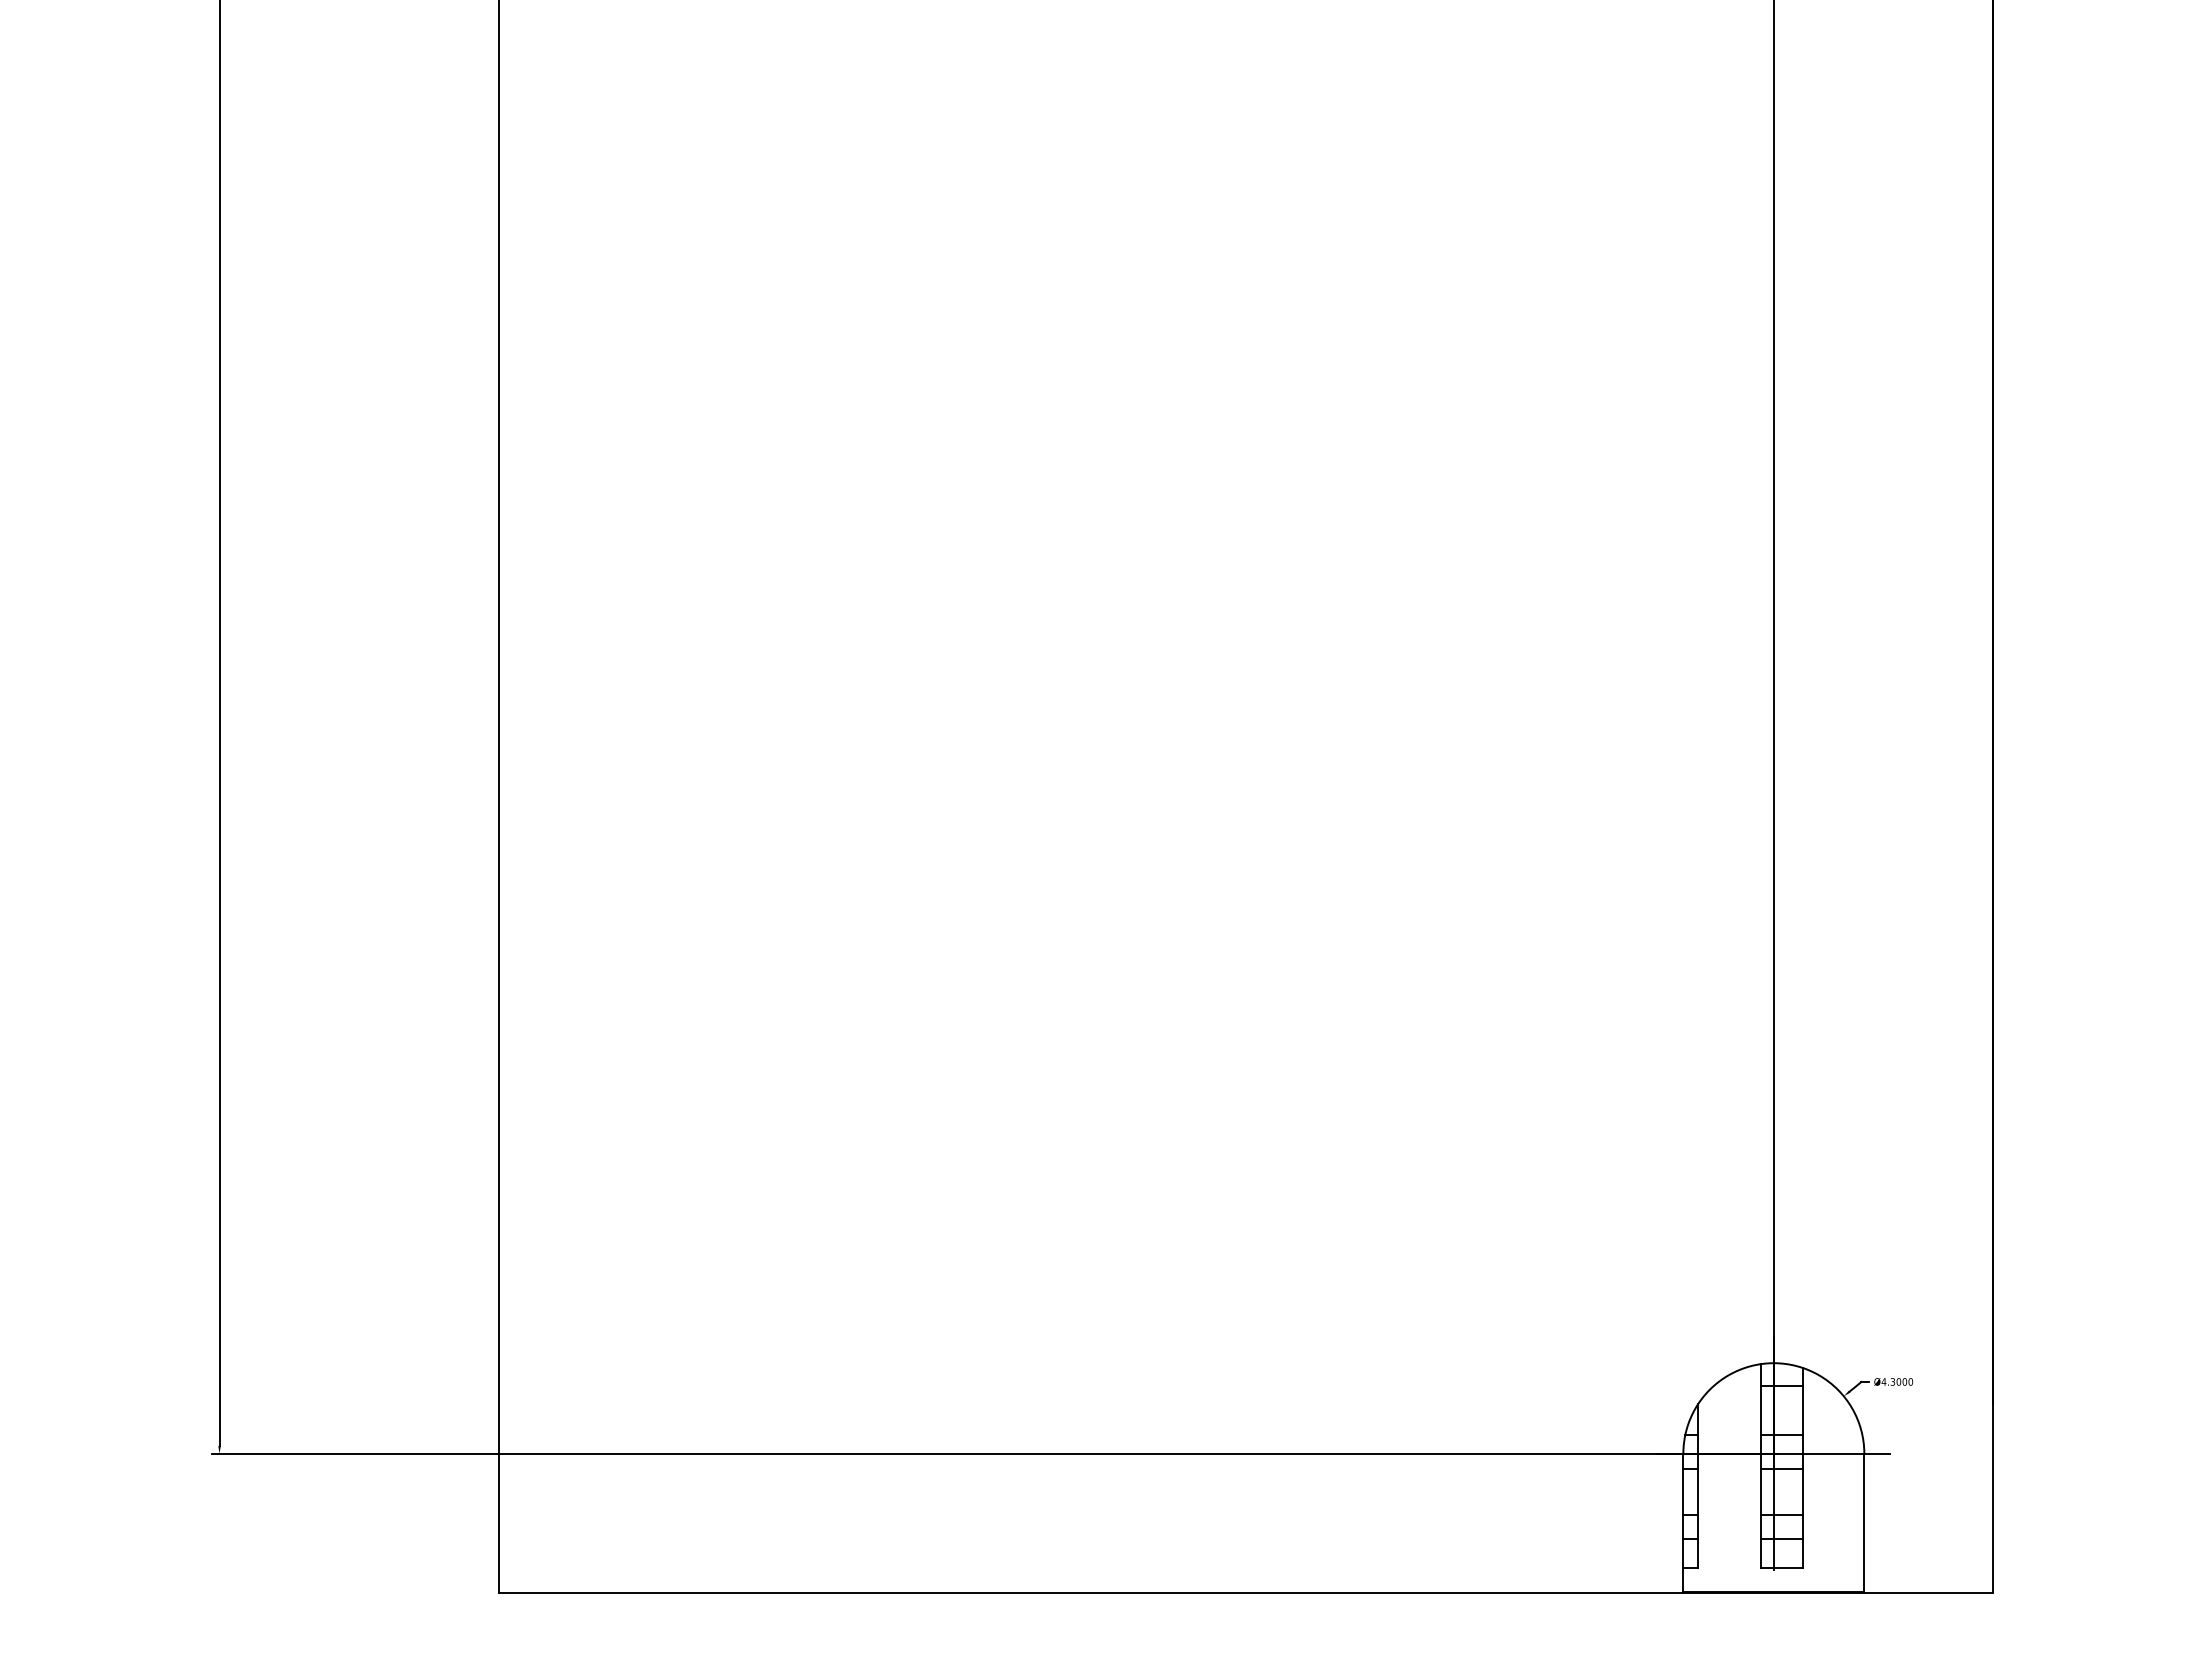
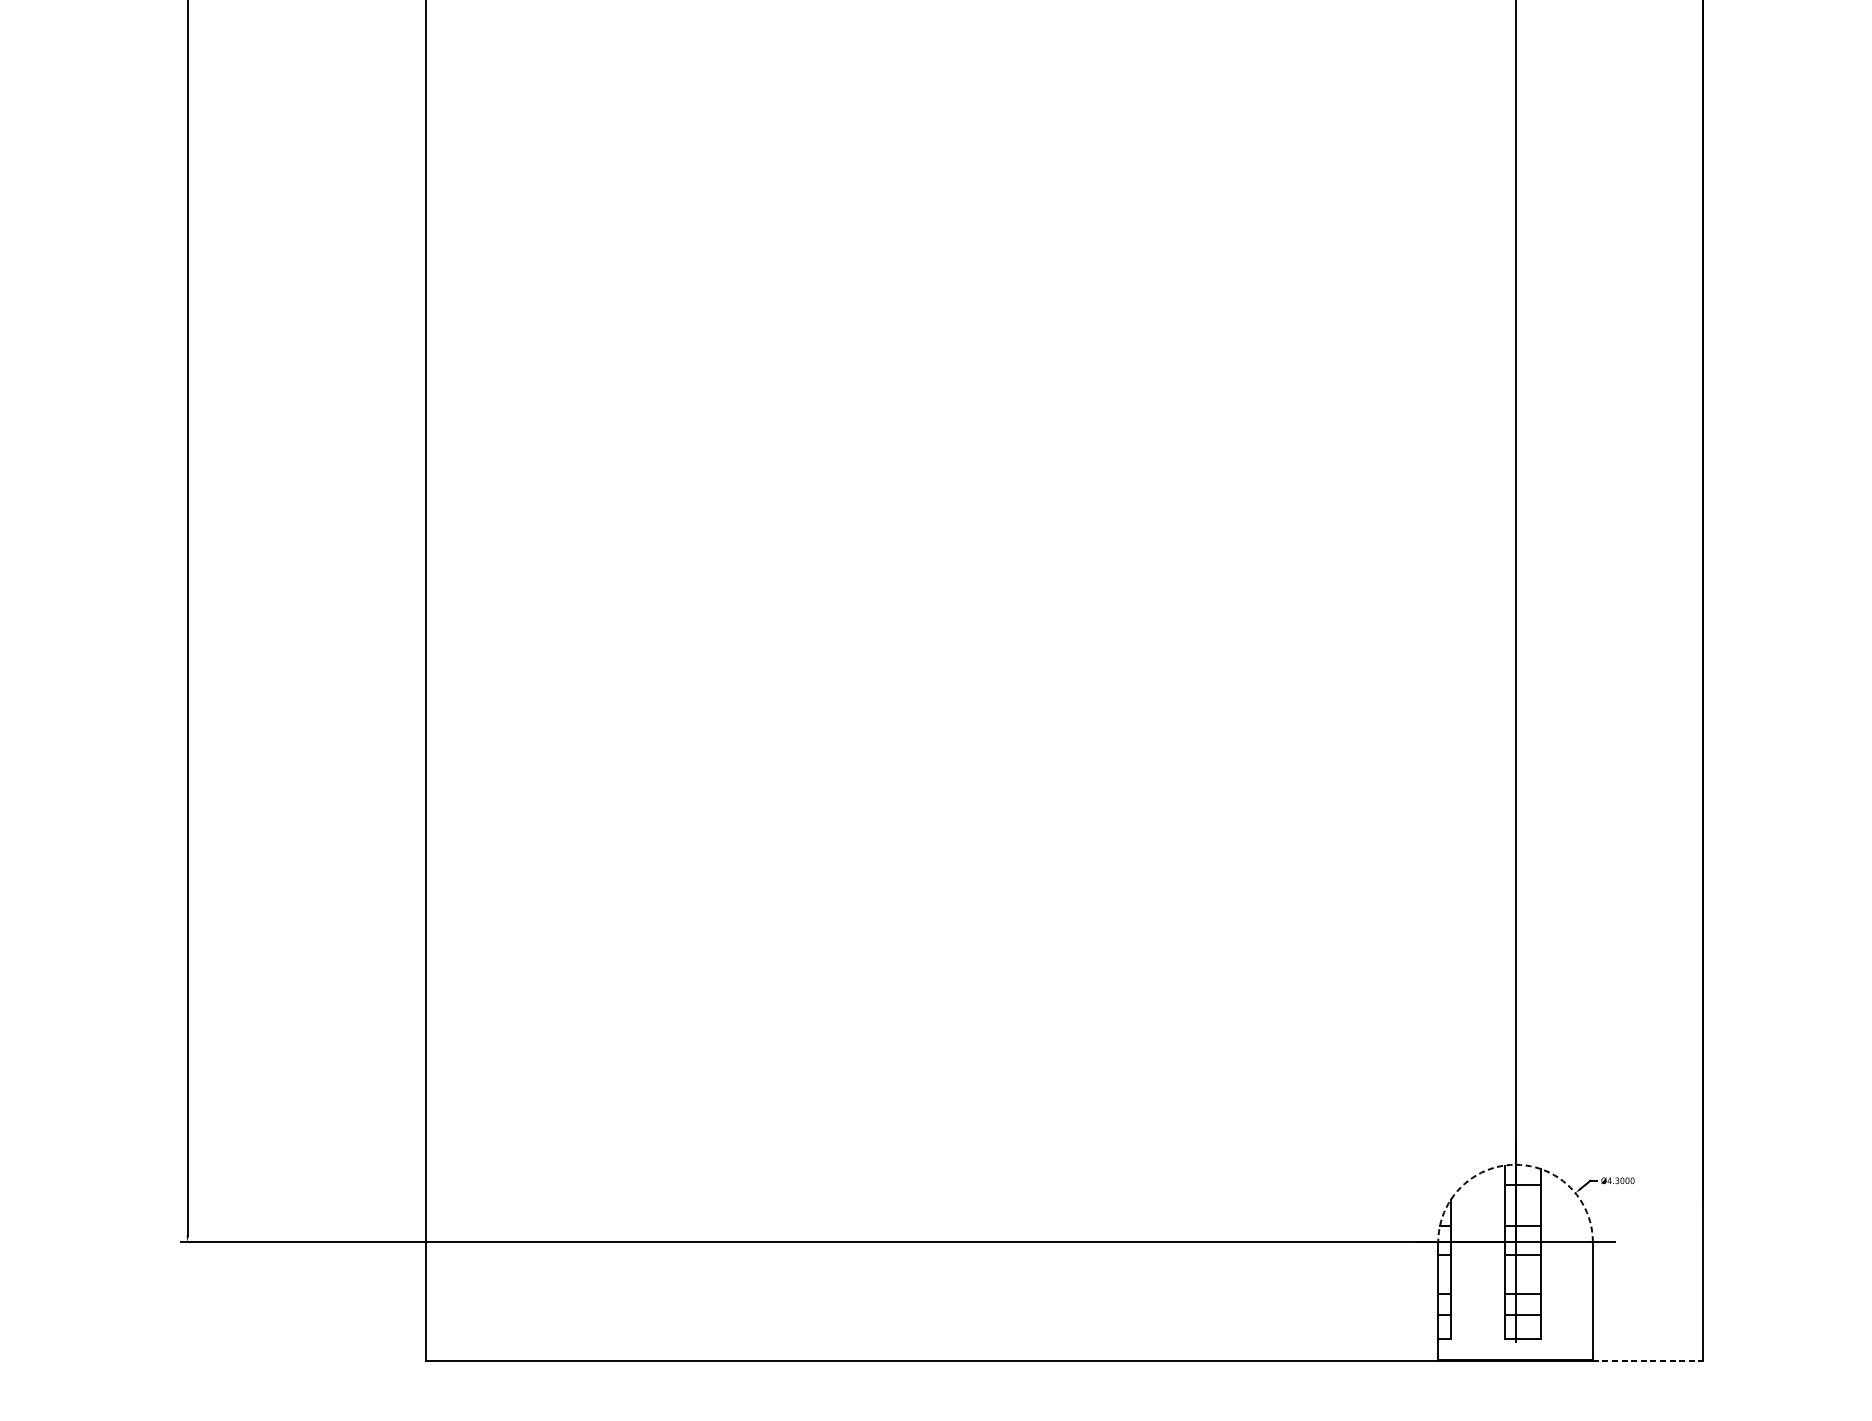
arc: (1773, 1363) -> (1515, 1165), solid -> dashed
line: (1929, 1592) -> (1648, 1360), solid -> dashed

